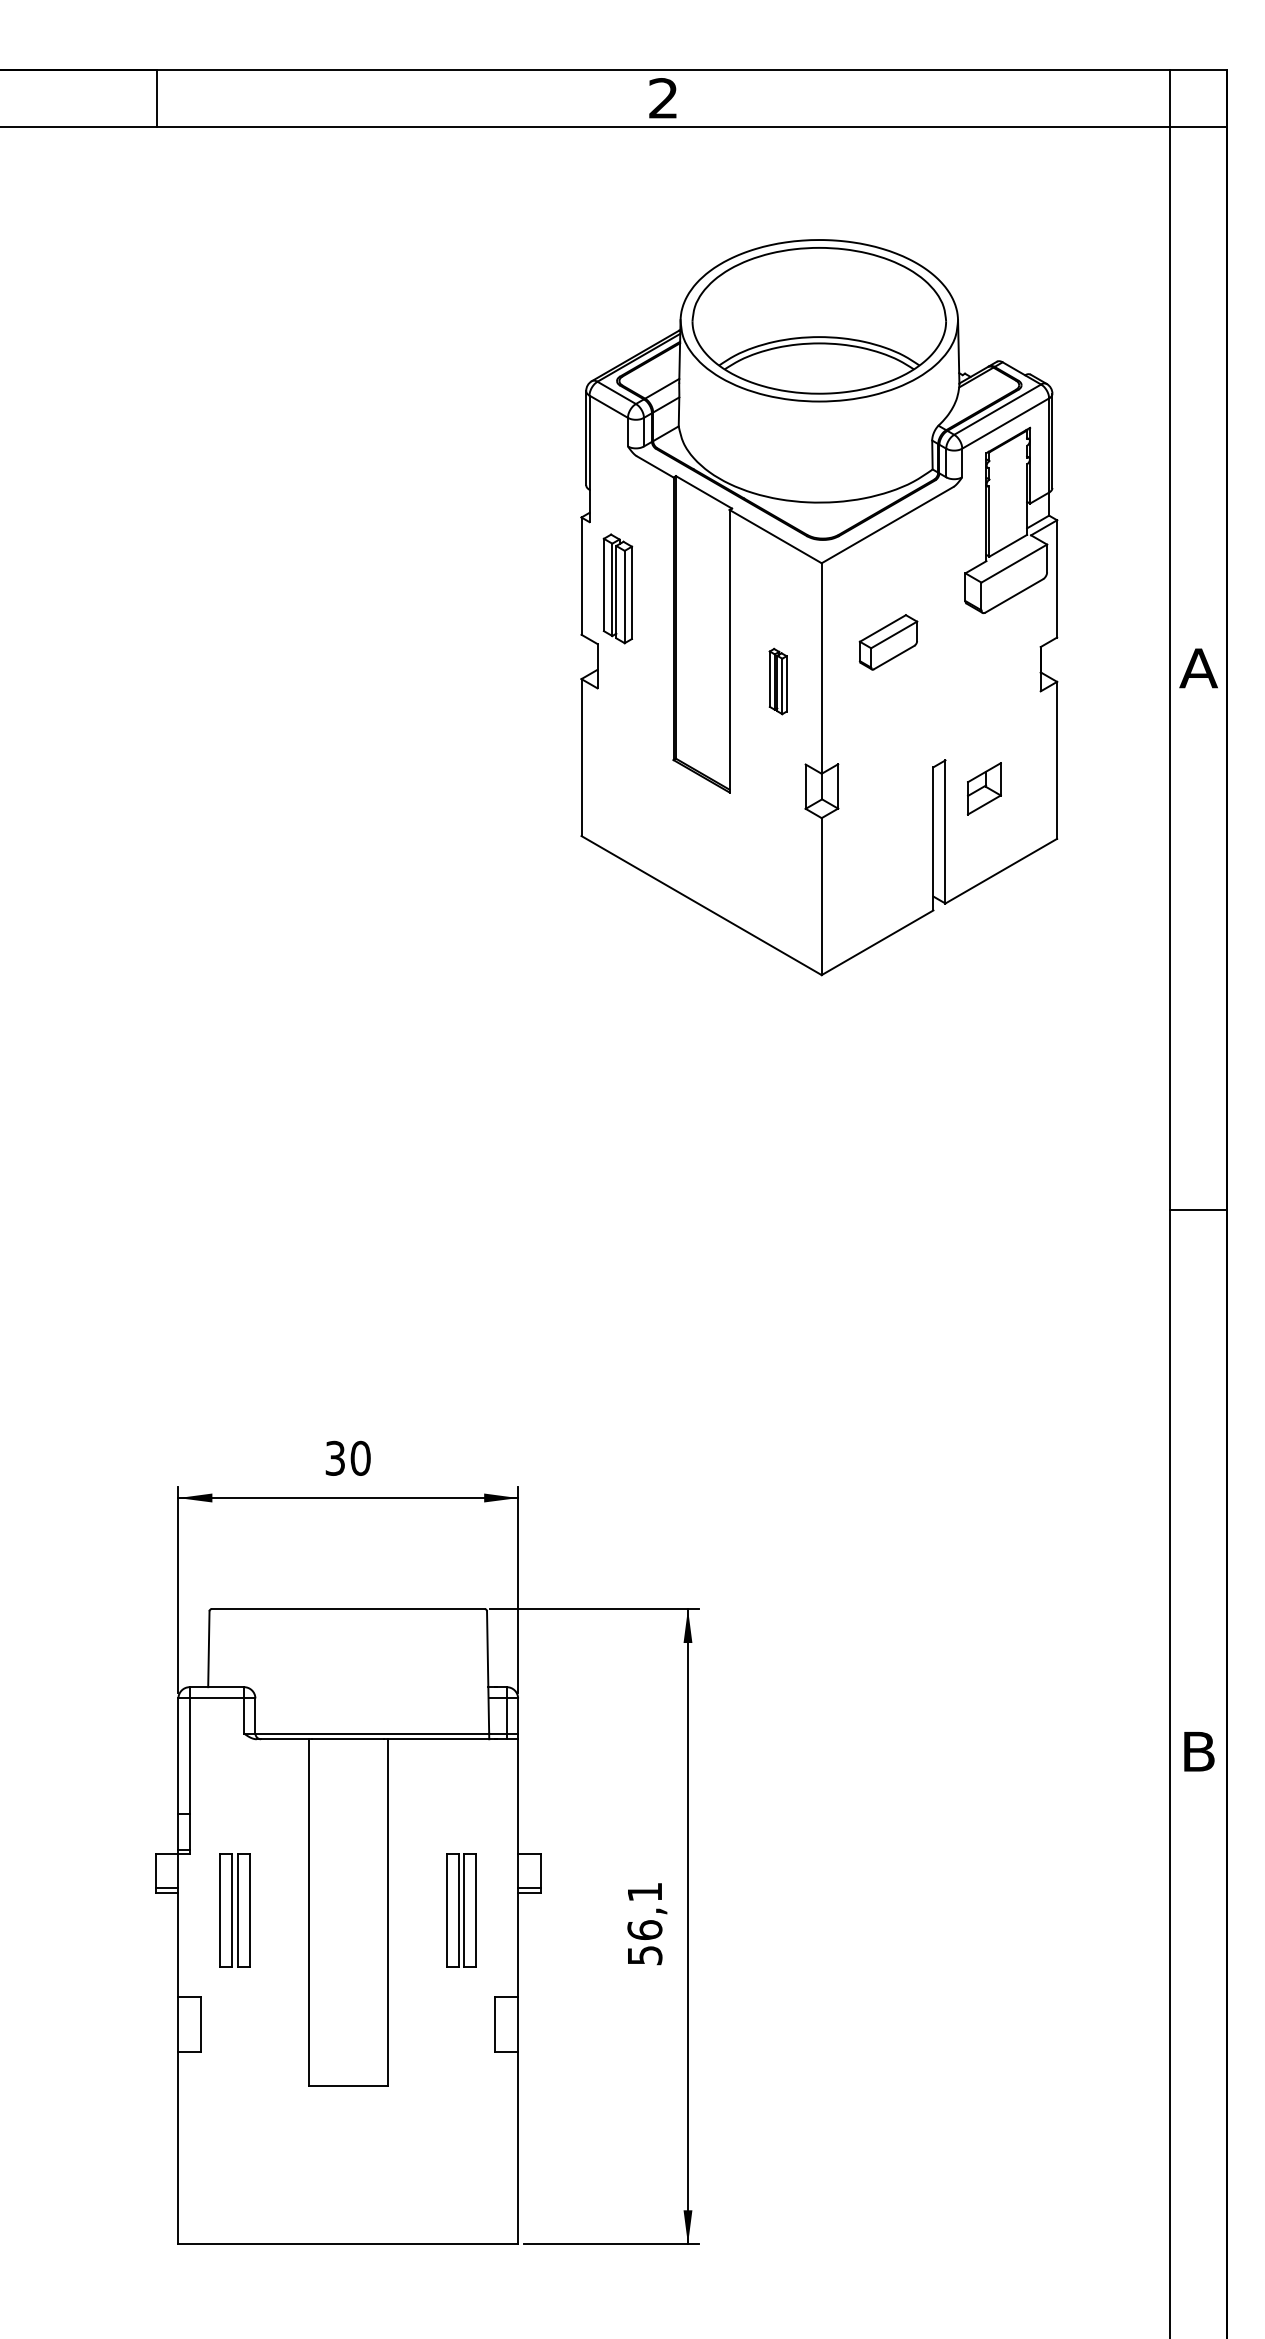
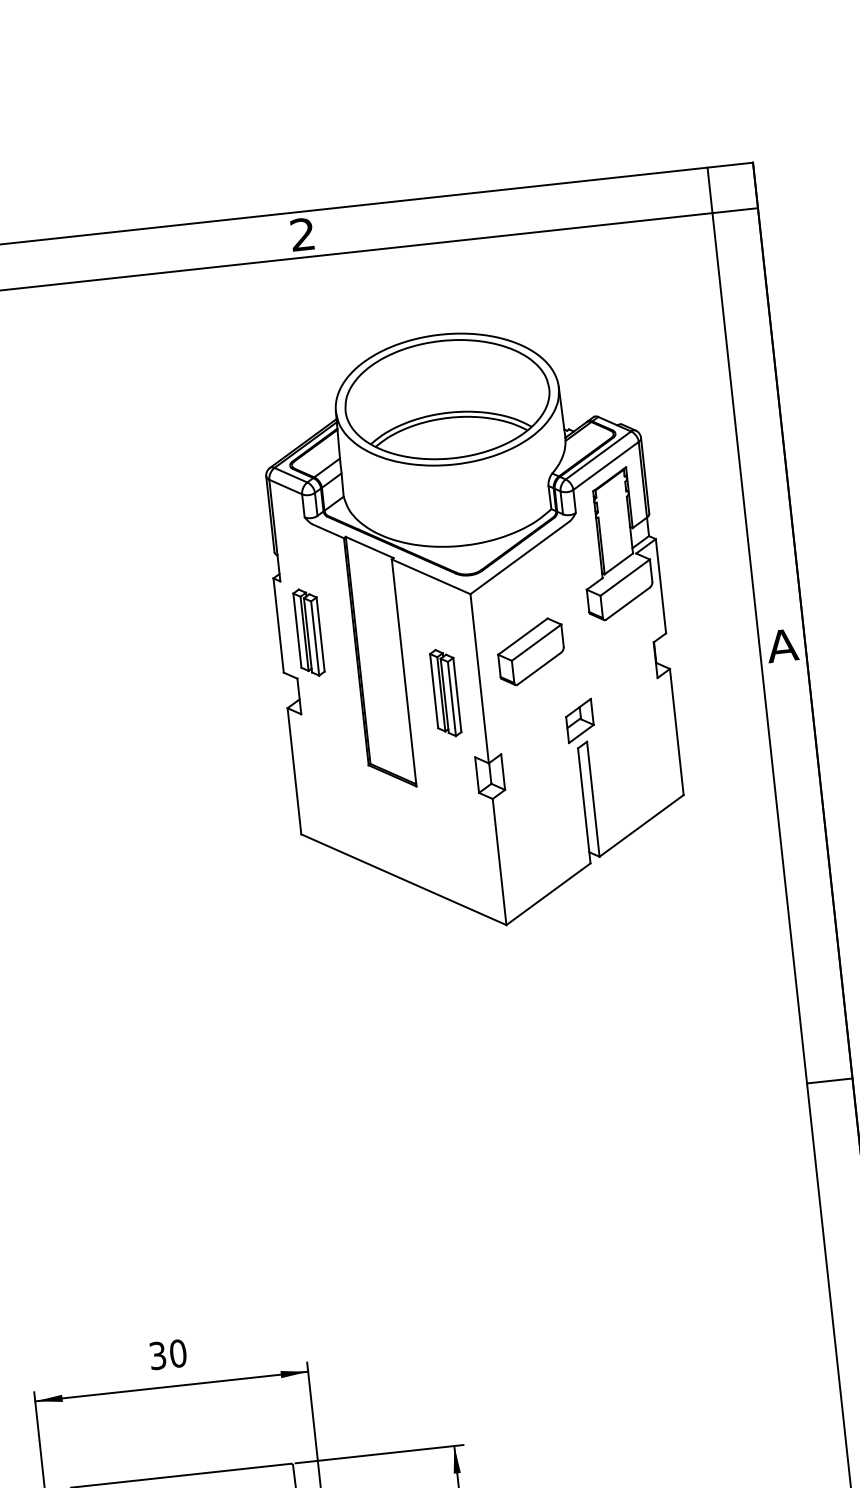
part: (888, 642) -> (531, 652), size x1.43
part: (778, 681) -> (446, 692), size x1.67
part: (984, 788) -> (579, 720), moved

